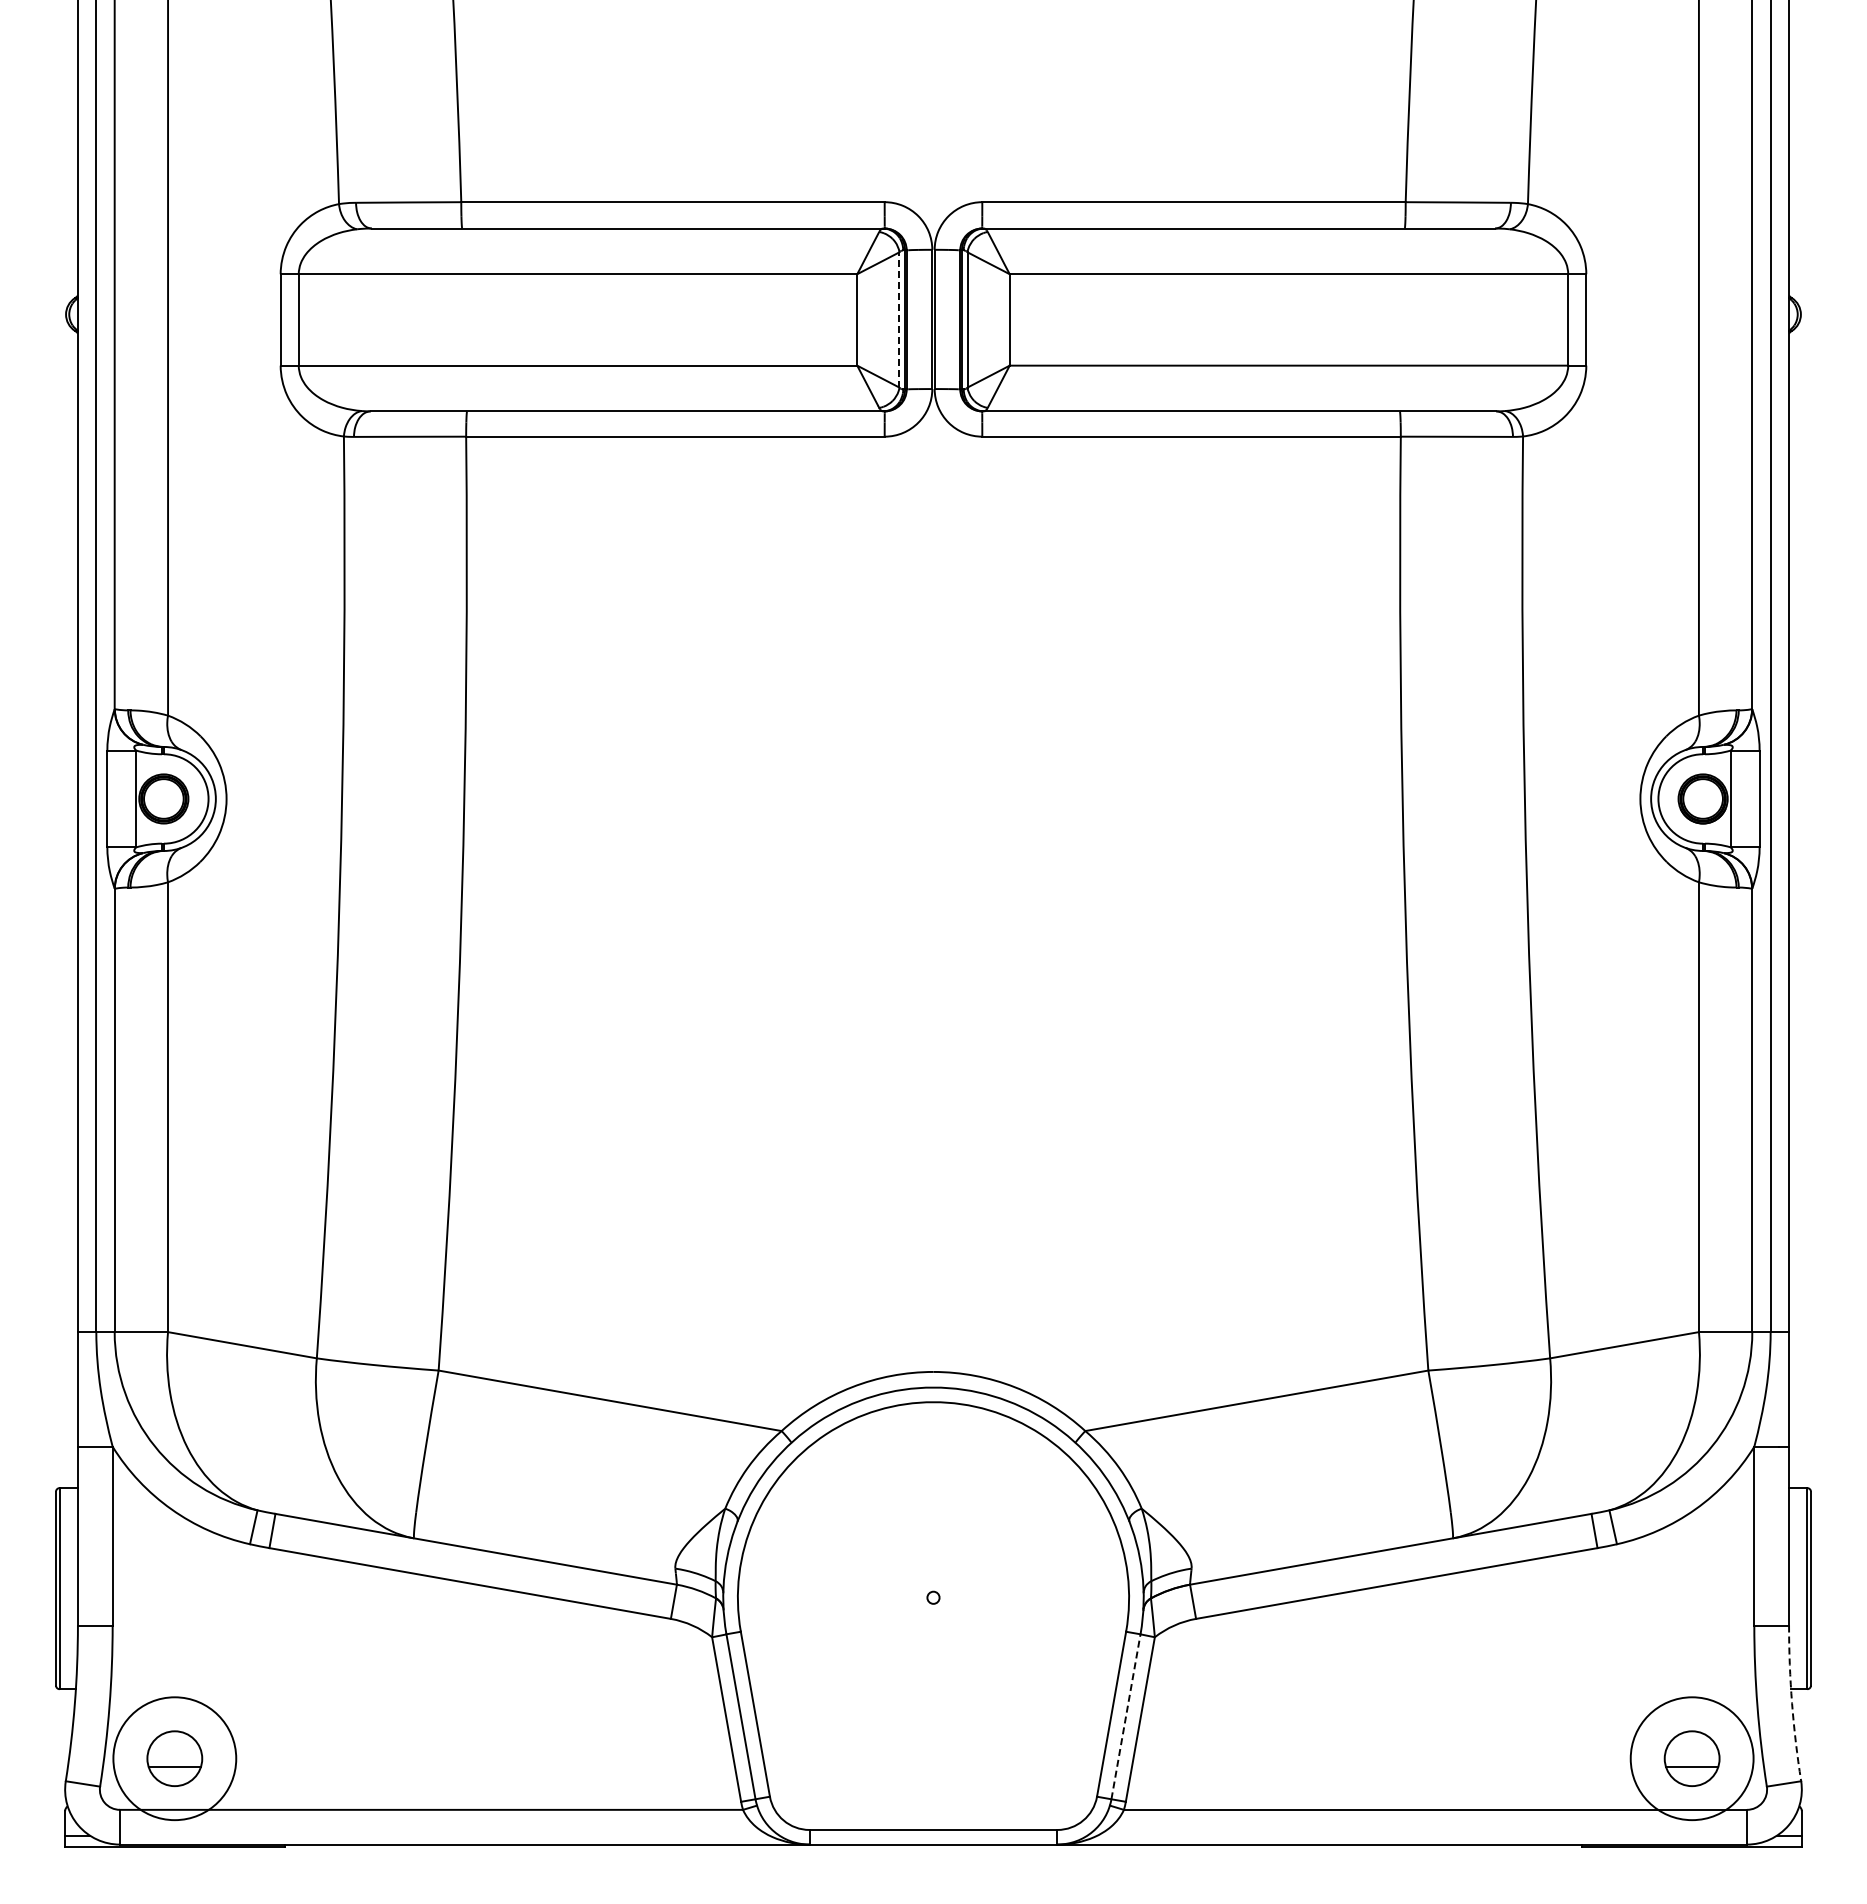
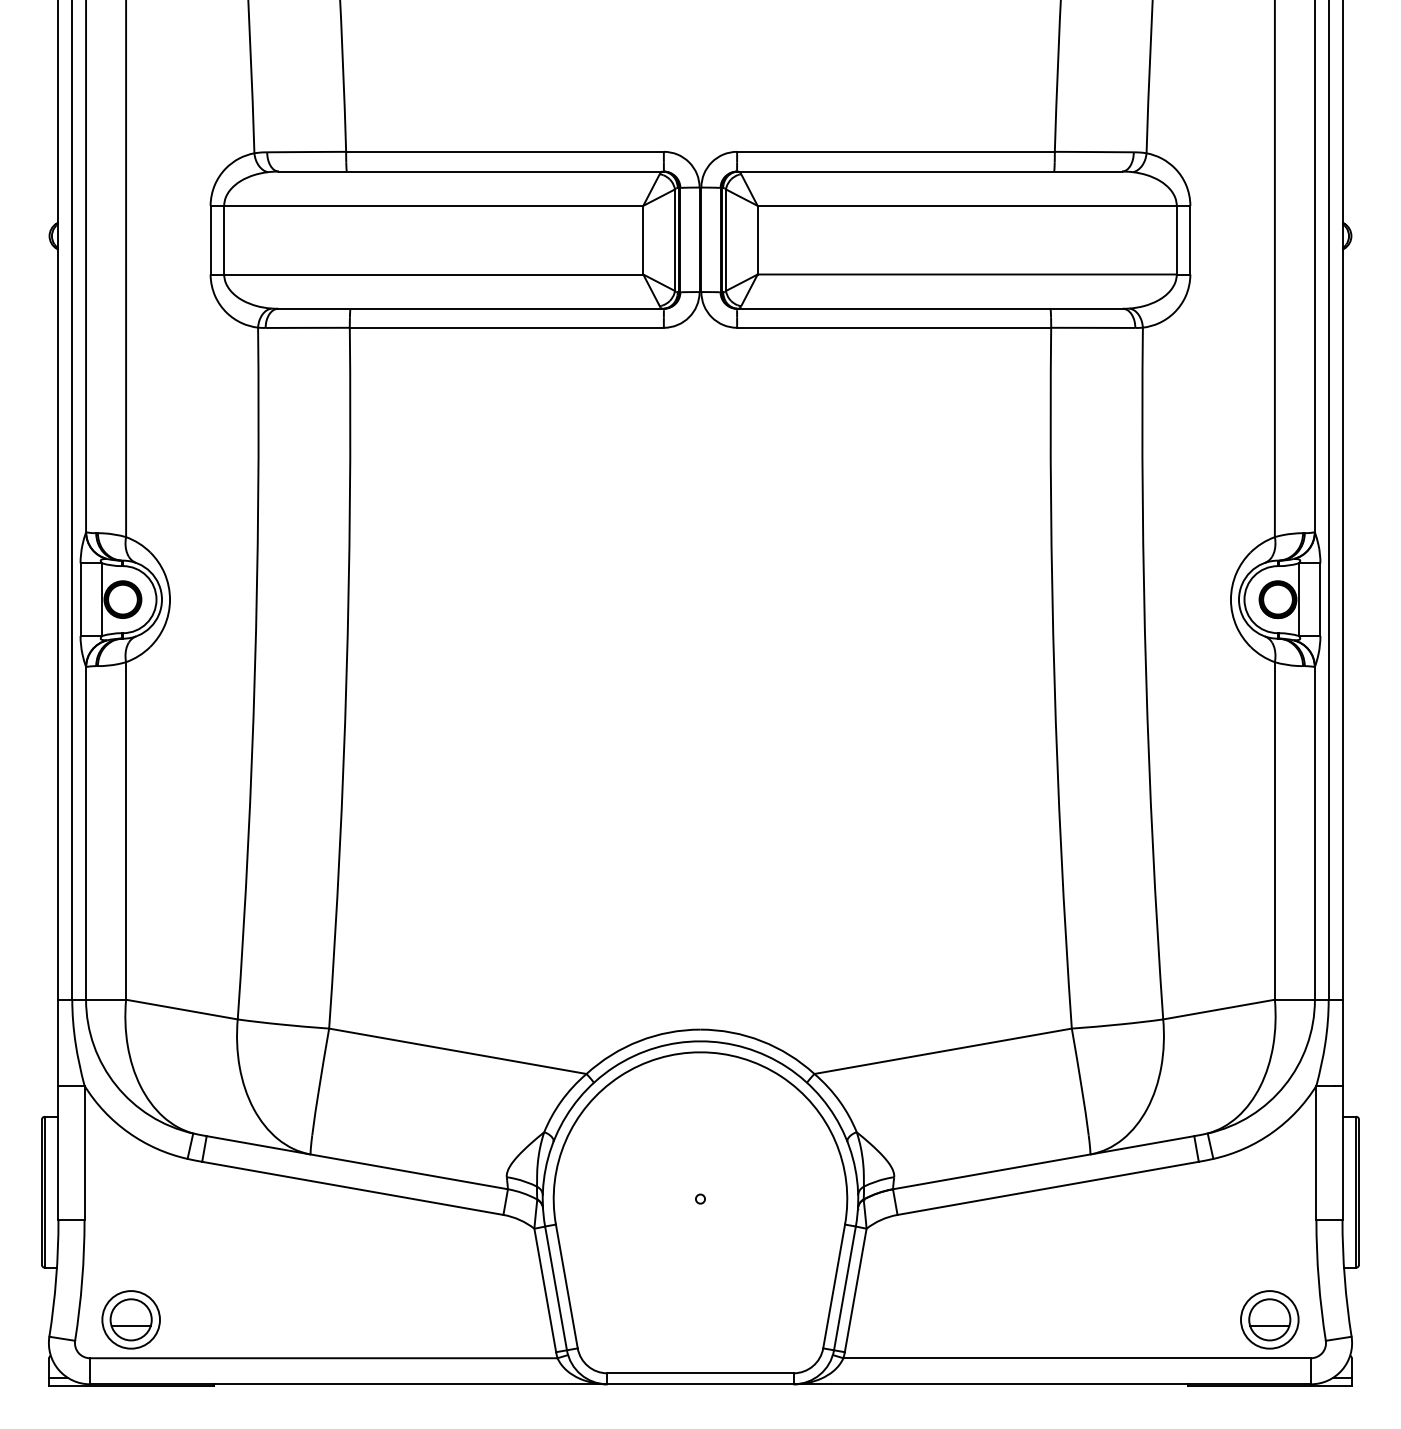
line: (899, 319) -> (674, 239), dashed -> solid
arc: (1792, 1703) -> (1345, 1278), dashed -> solid
line: (1125, 1716) -> (844, 1288), dashed -> solid
circle: (174, 1758) -> (130, 1319), size x0.62
circle: (1691, 1758) -> (1269, 1319), size x0.62

